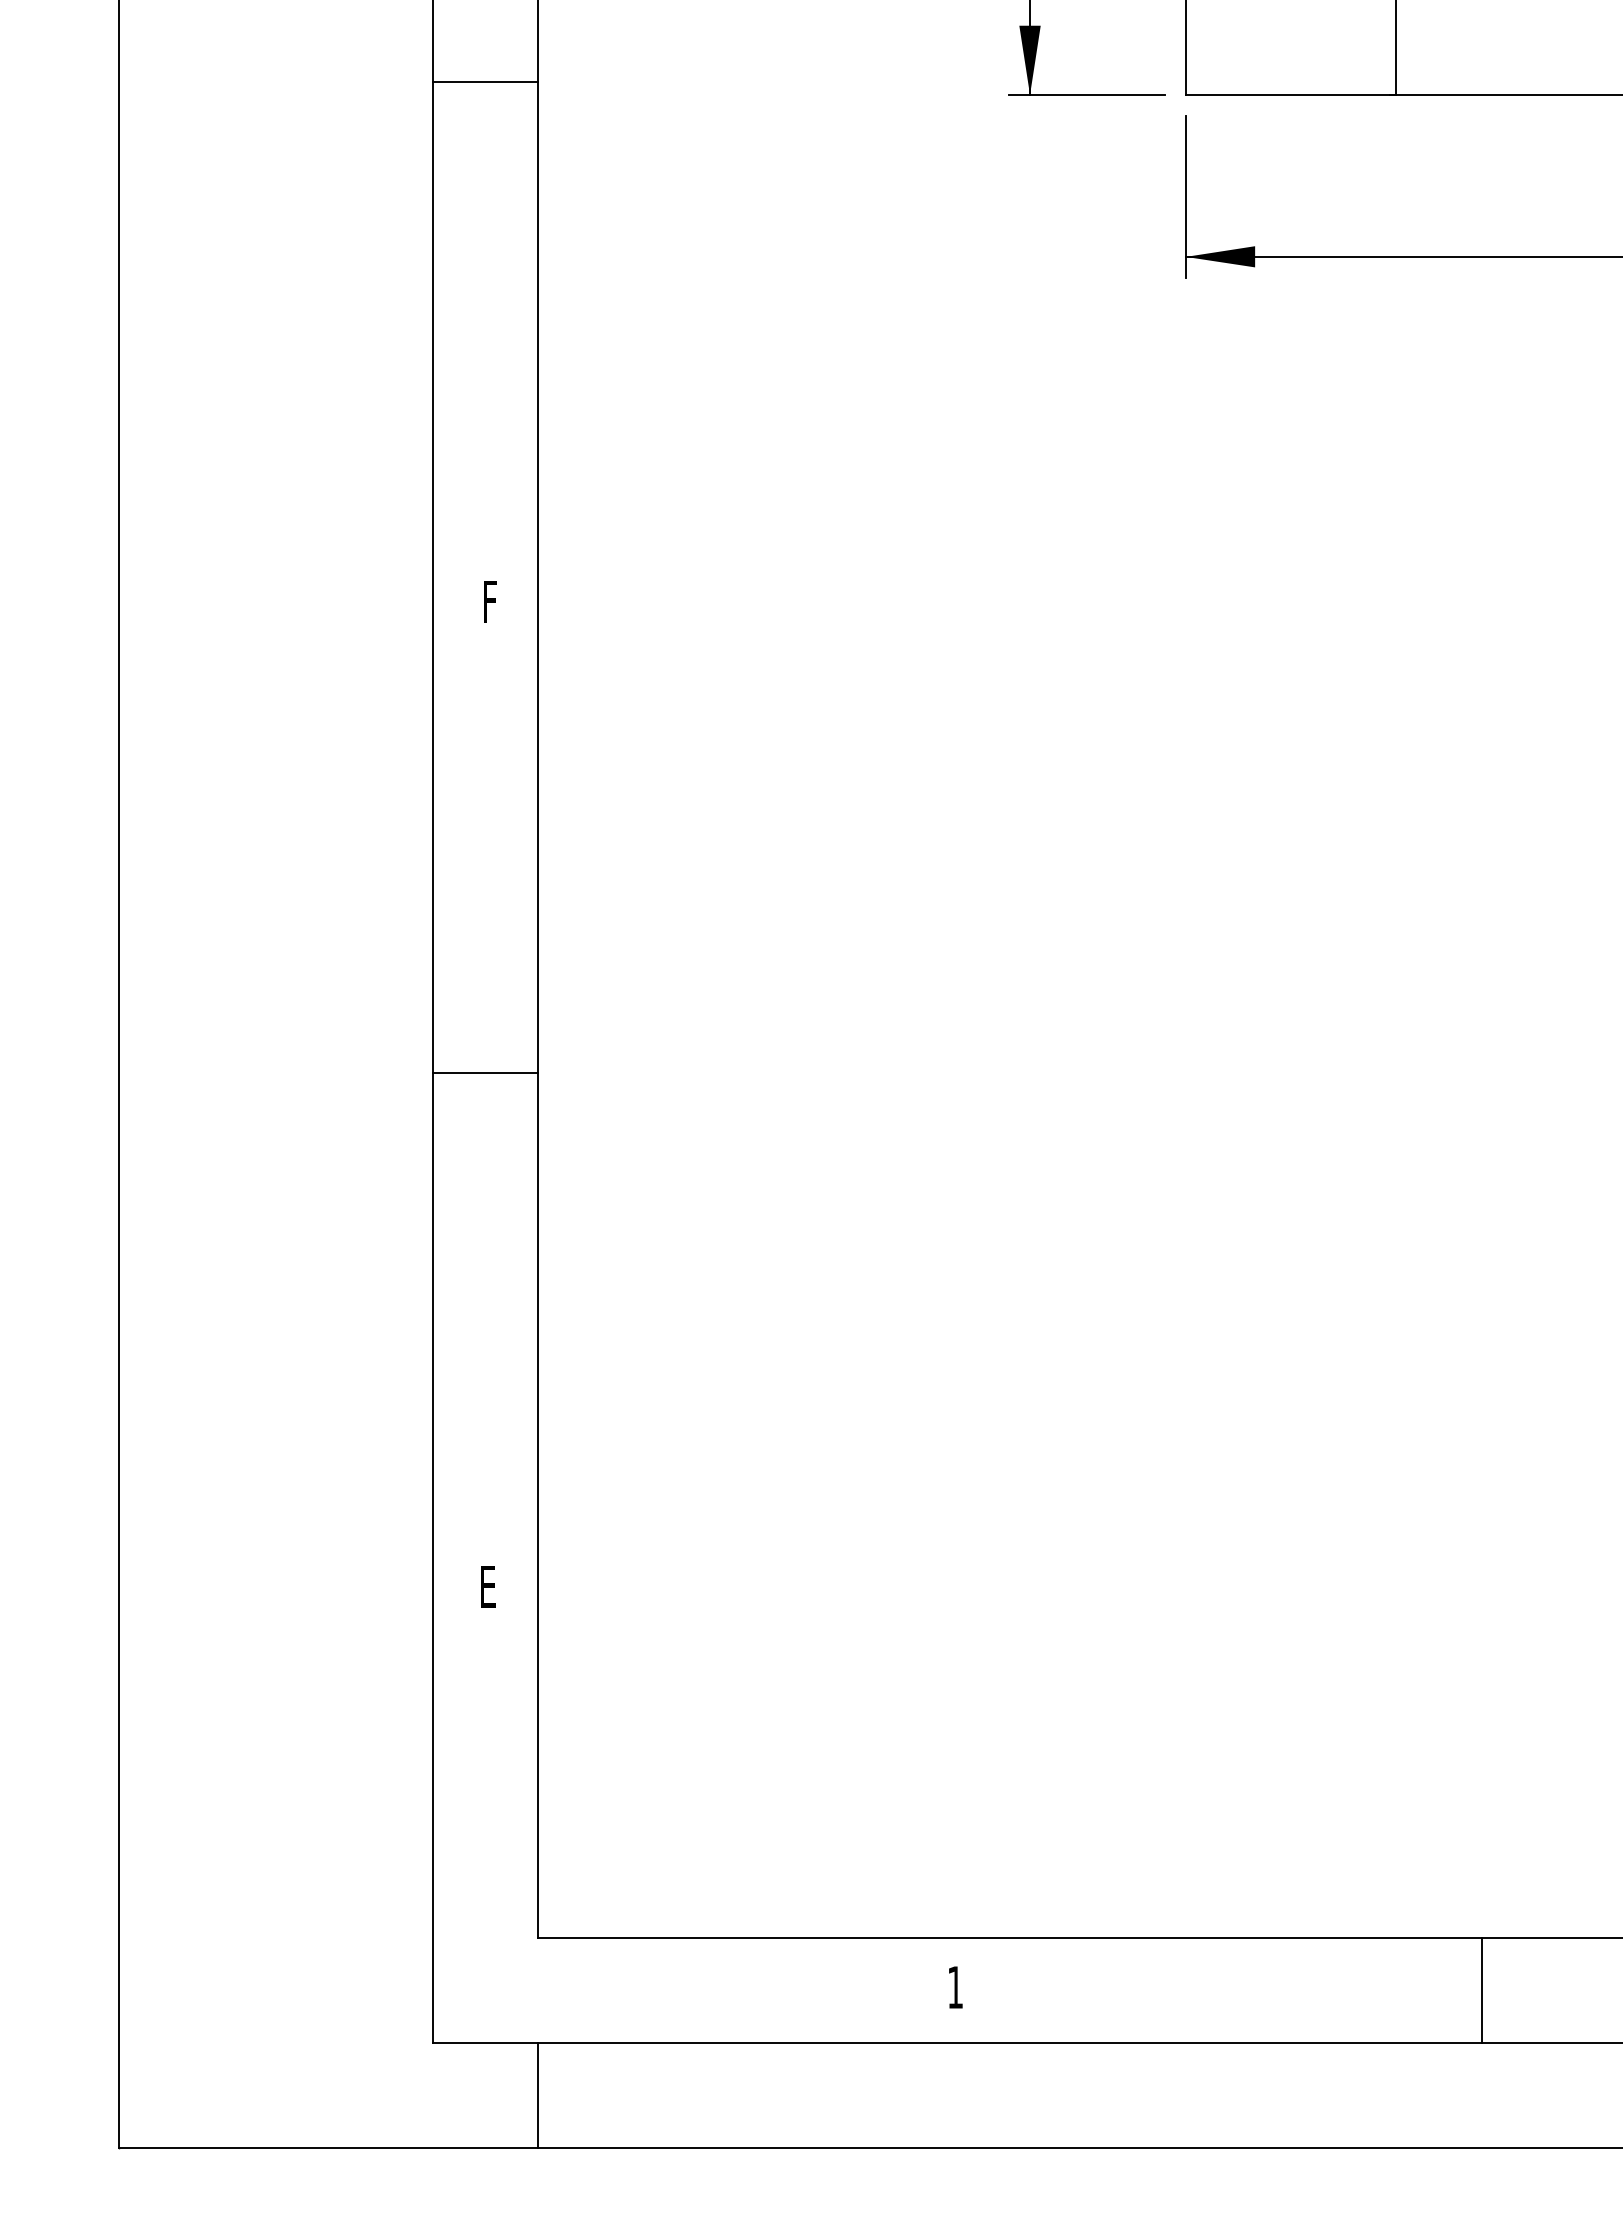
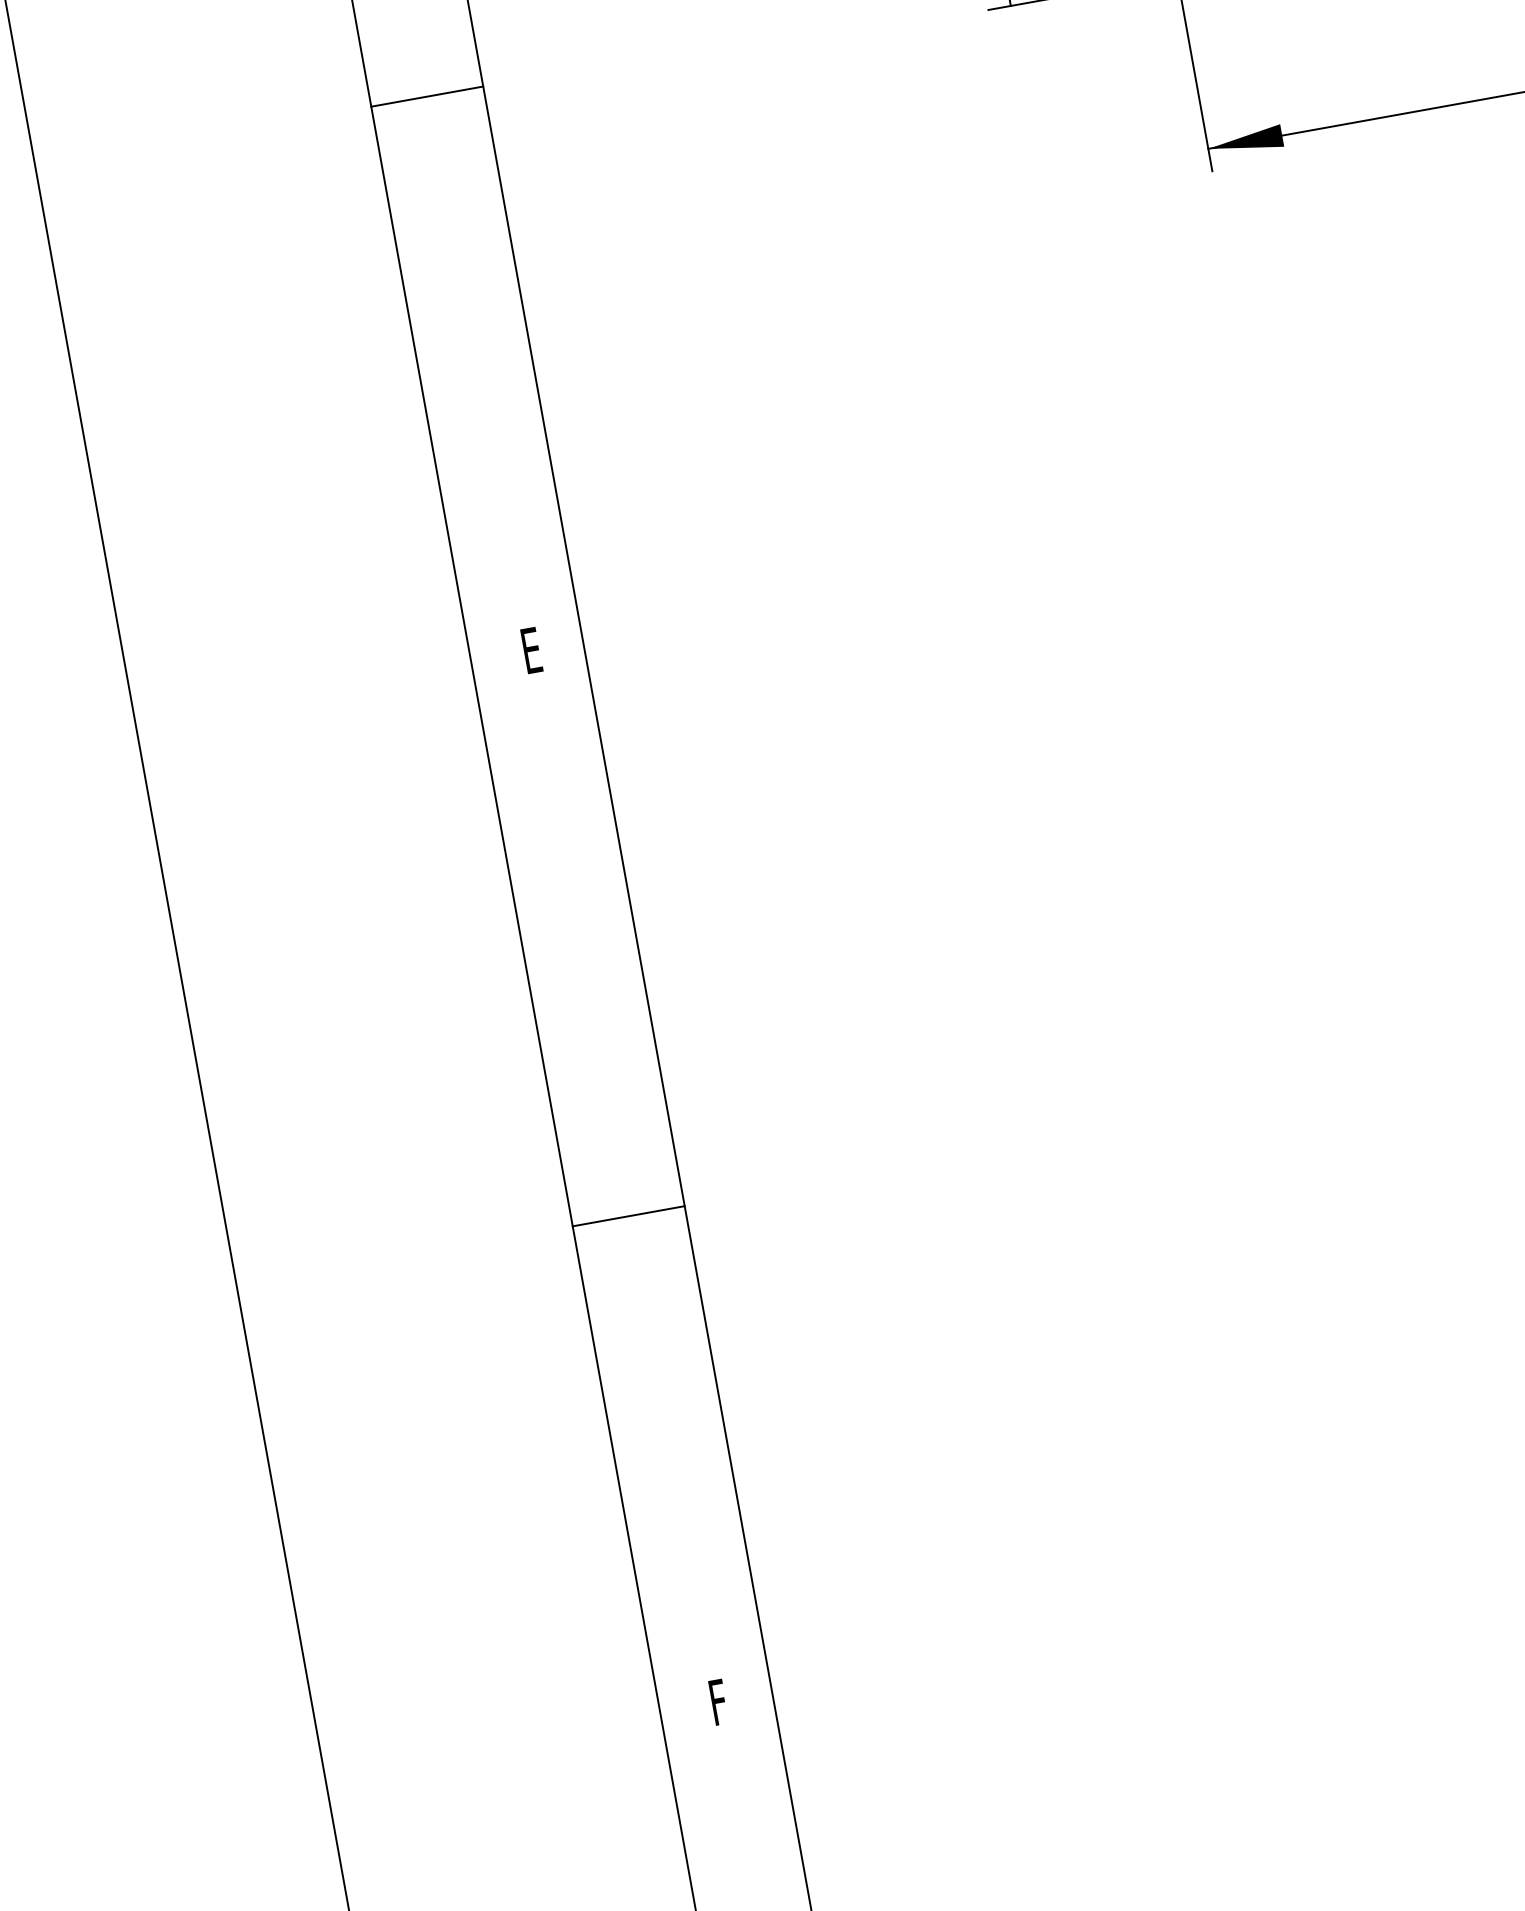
text: (490, 601) -> (532, 650), F -> E
line: (485, 1072) -> (628, 1215), moved
text: (488, 1586) -> (719, 1702), E -> F

